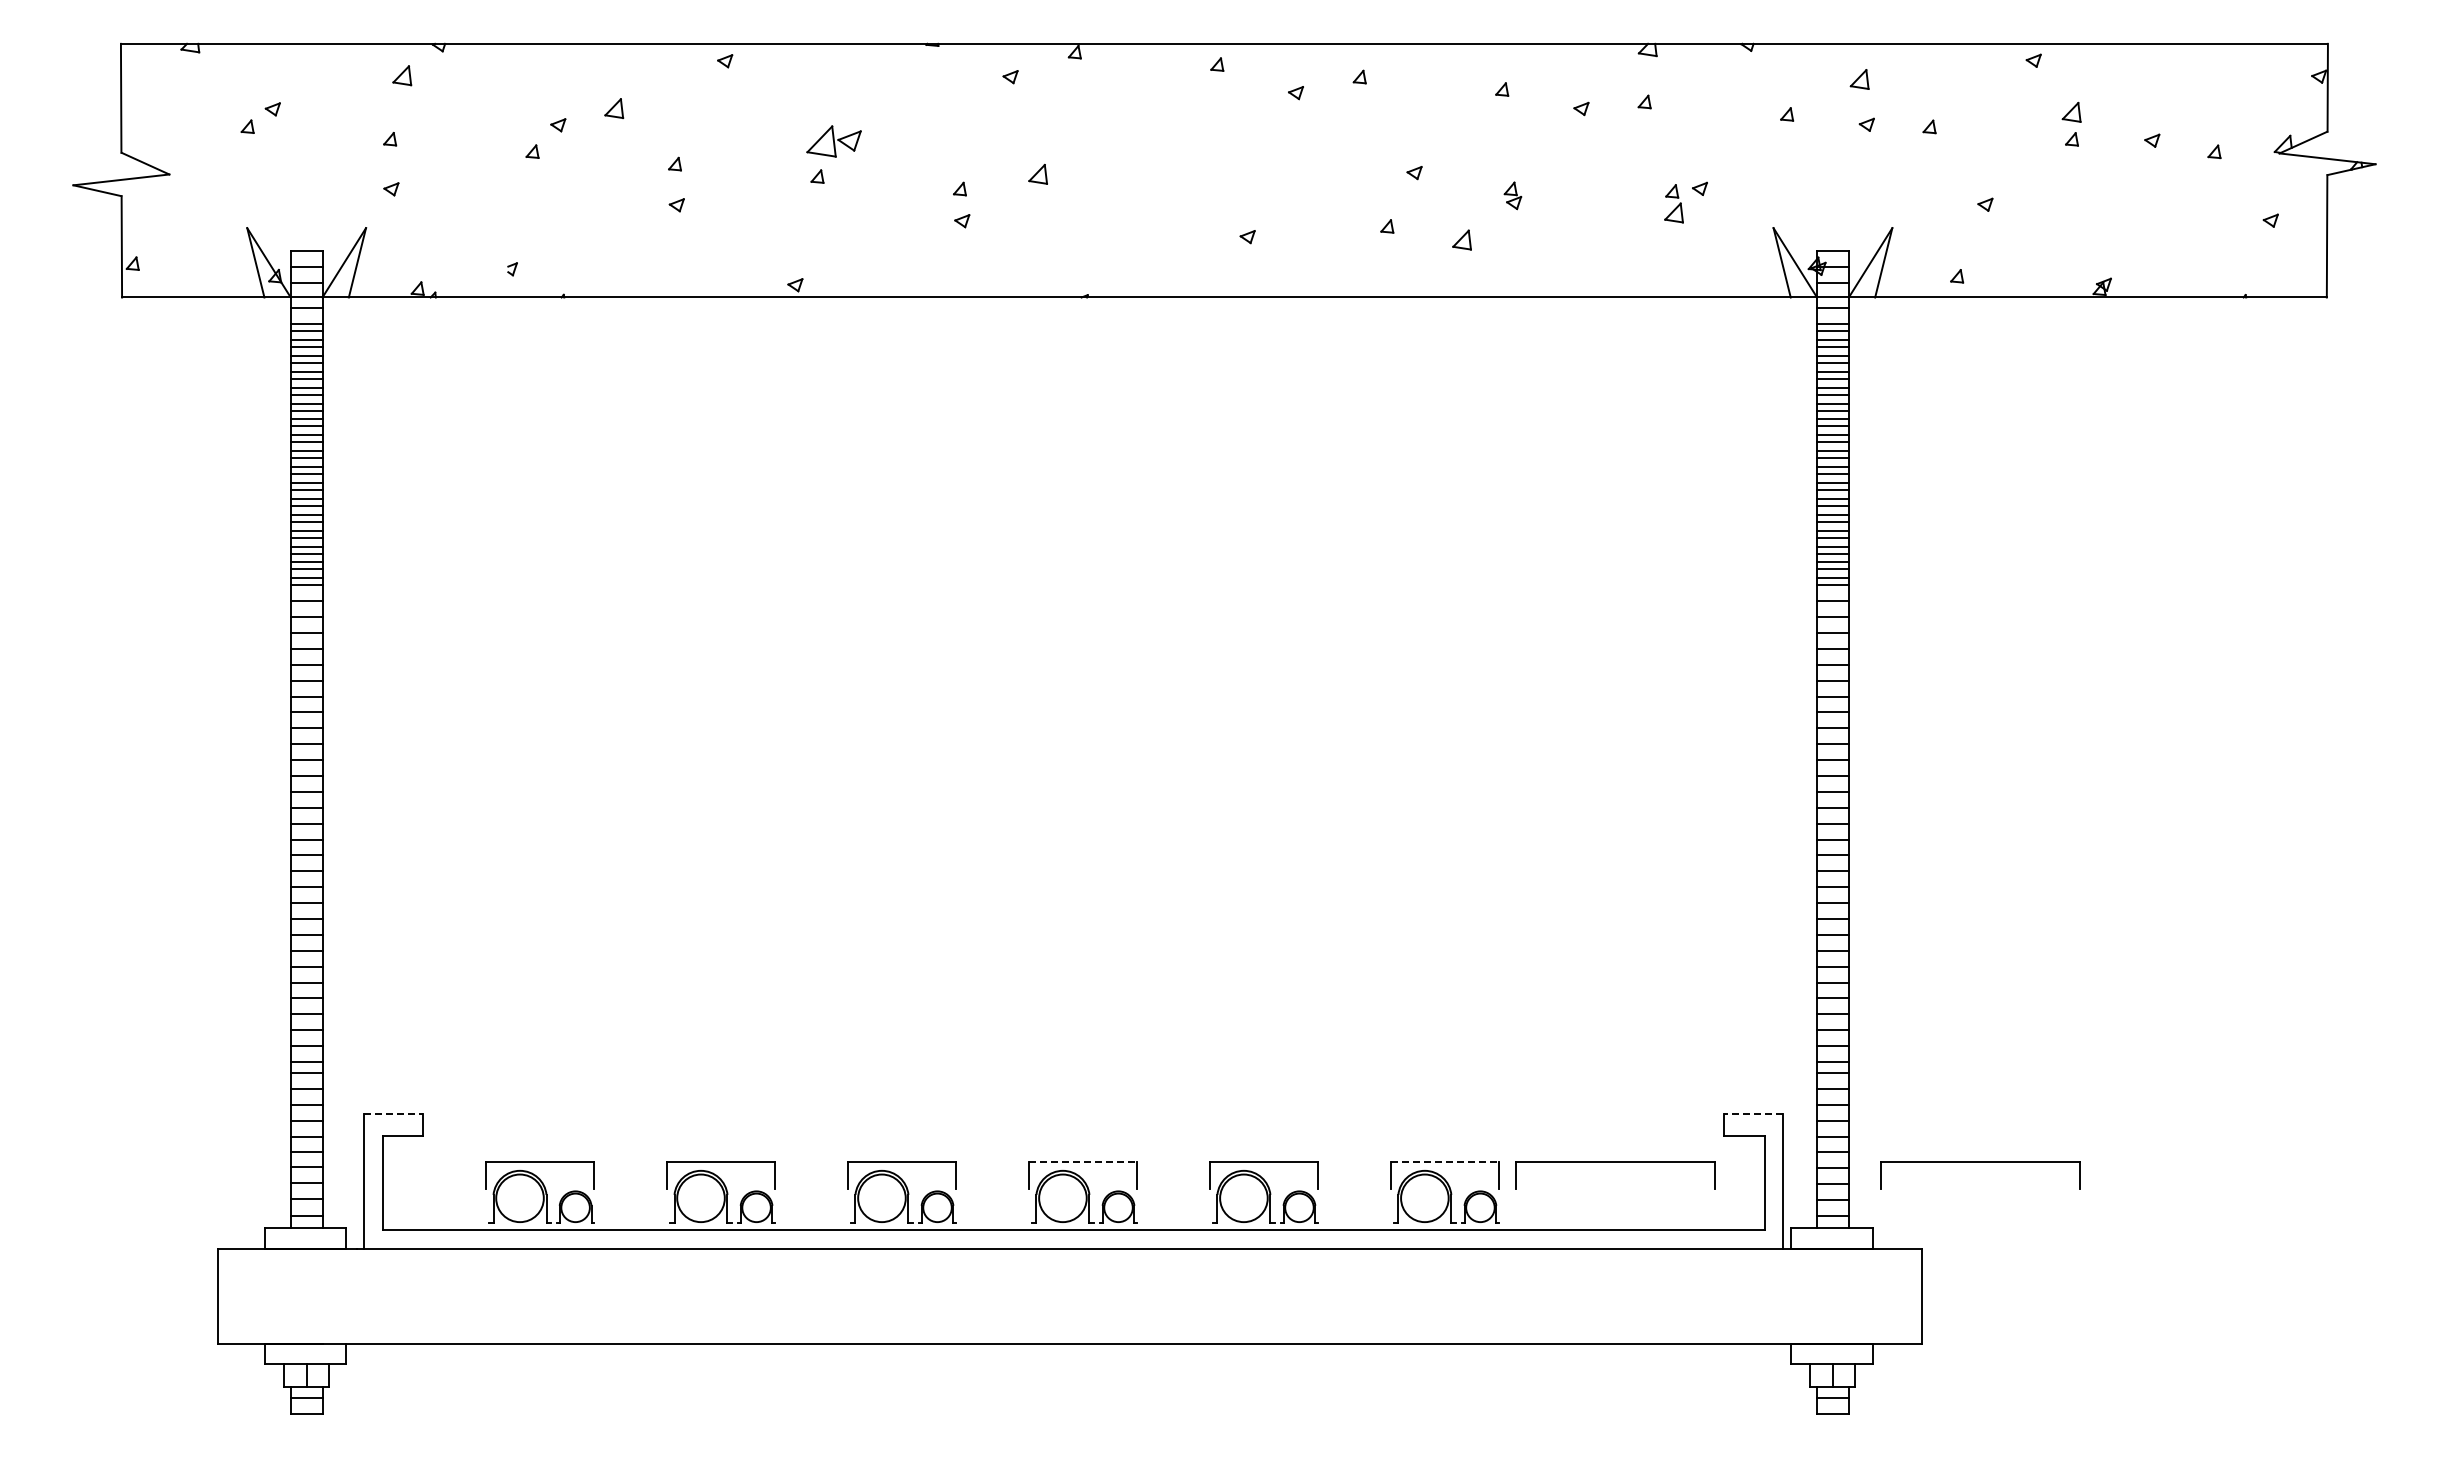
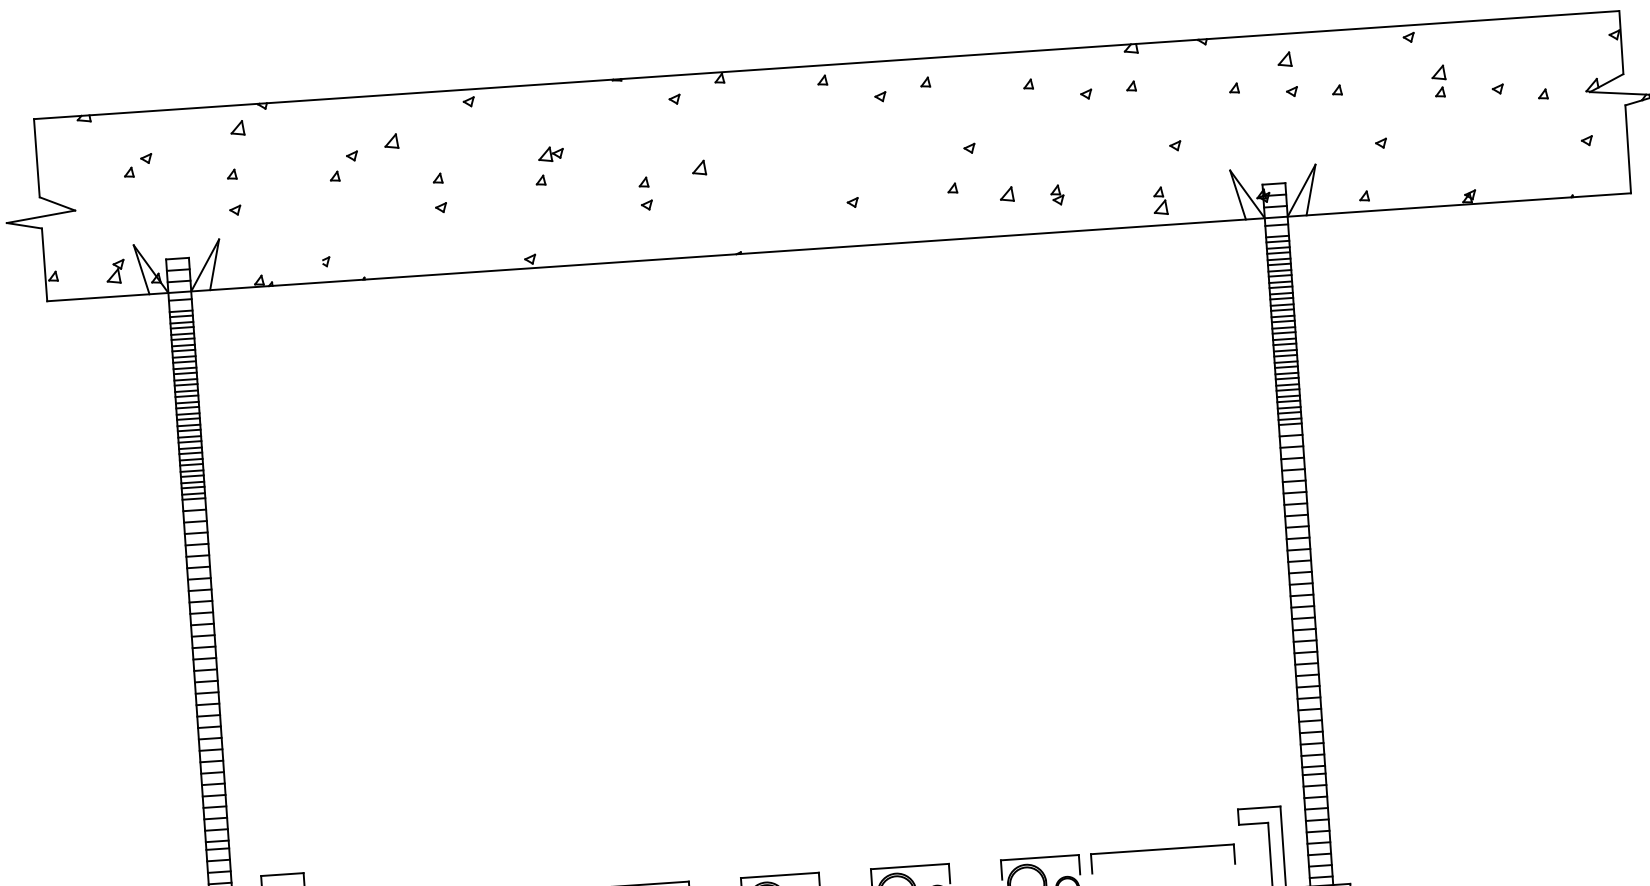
part: (833, 141) -> (550, 154), size x0.62
part: (1512, 195) -> (1057, 194), moved
part: (1673, 203) -> (1160, 200), moved
part: (219, 262) -> (115, 271), added
line: (393, 1114) -> (282, 874), dashed -> solid
line: (1753, 1114) -> (1259, 808), dashed -> solid
line: (1083, 1162) -> (780, 875), dashed -> solid
line: (1445, 1162) -> (1040, 857), dashed -> solid
part: (1980, 1162) -> (1424, 831), removed

